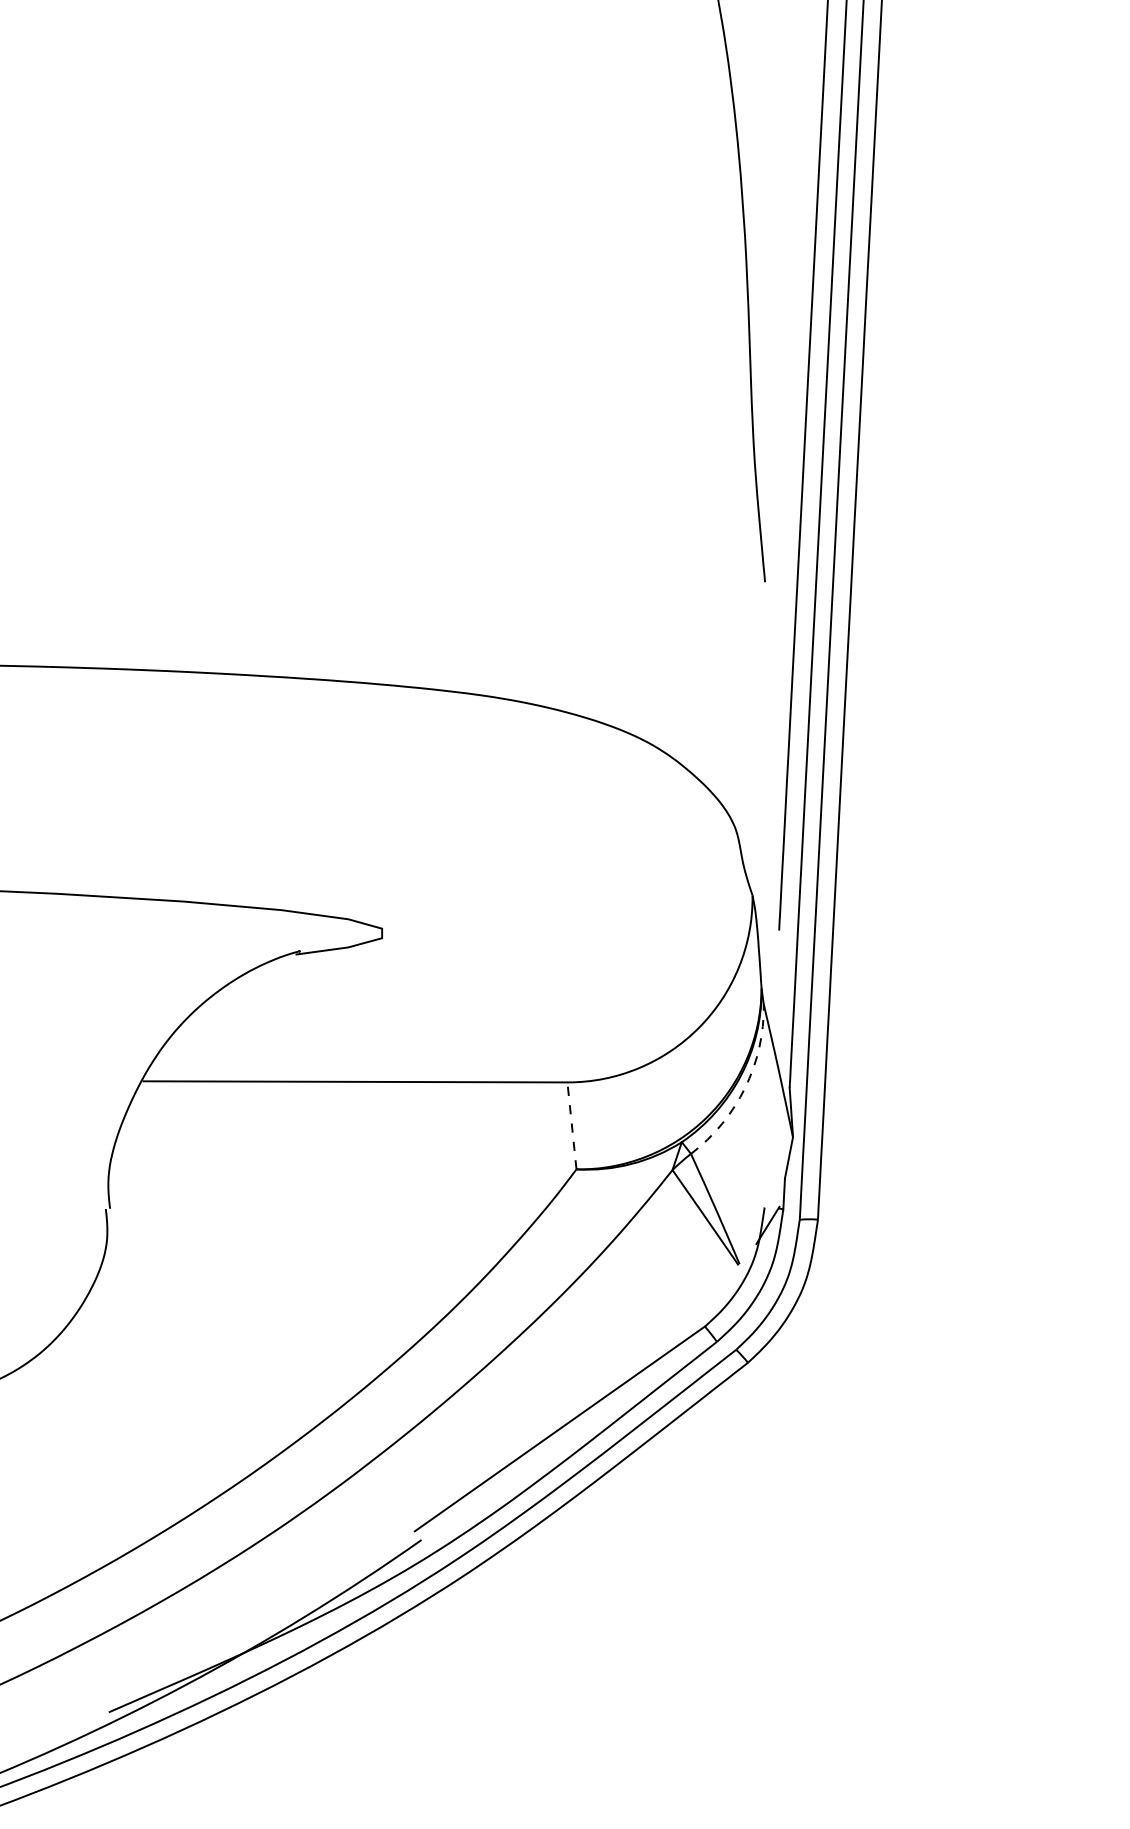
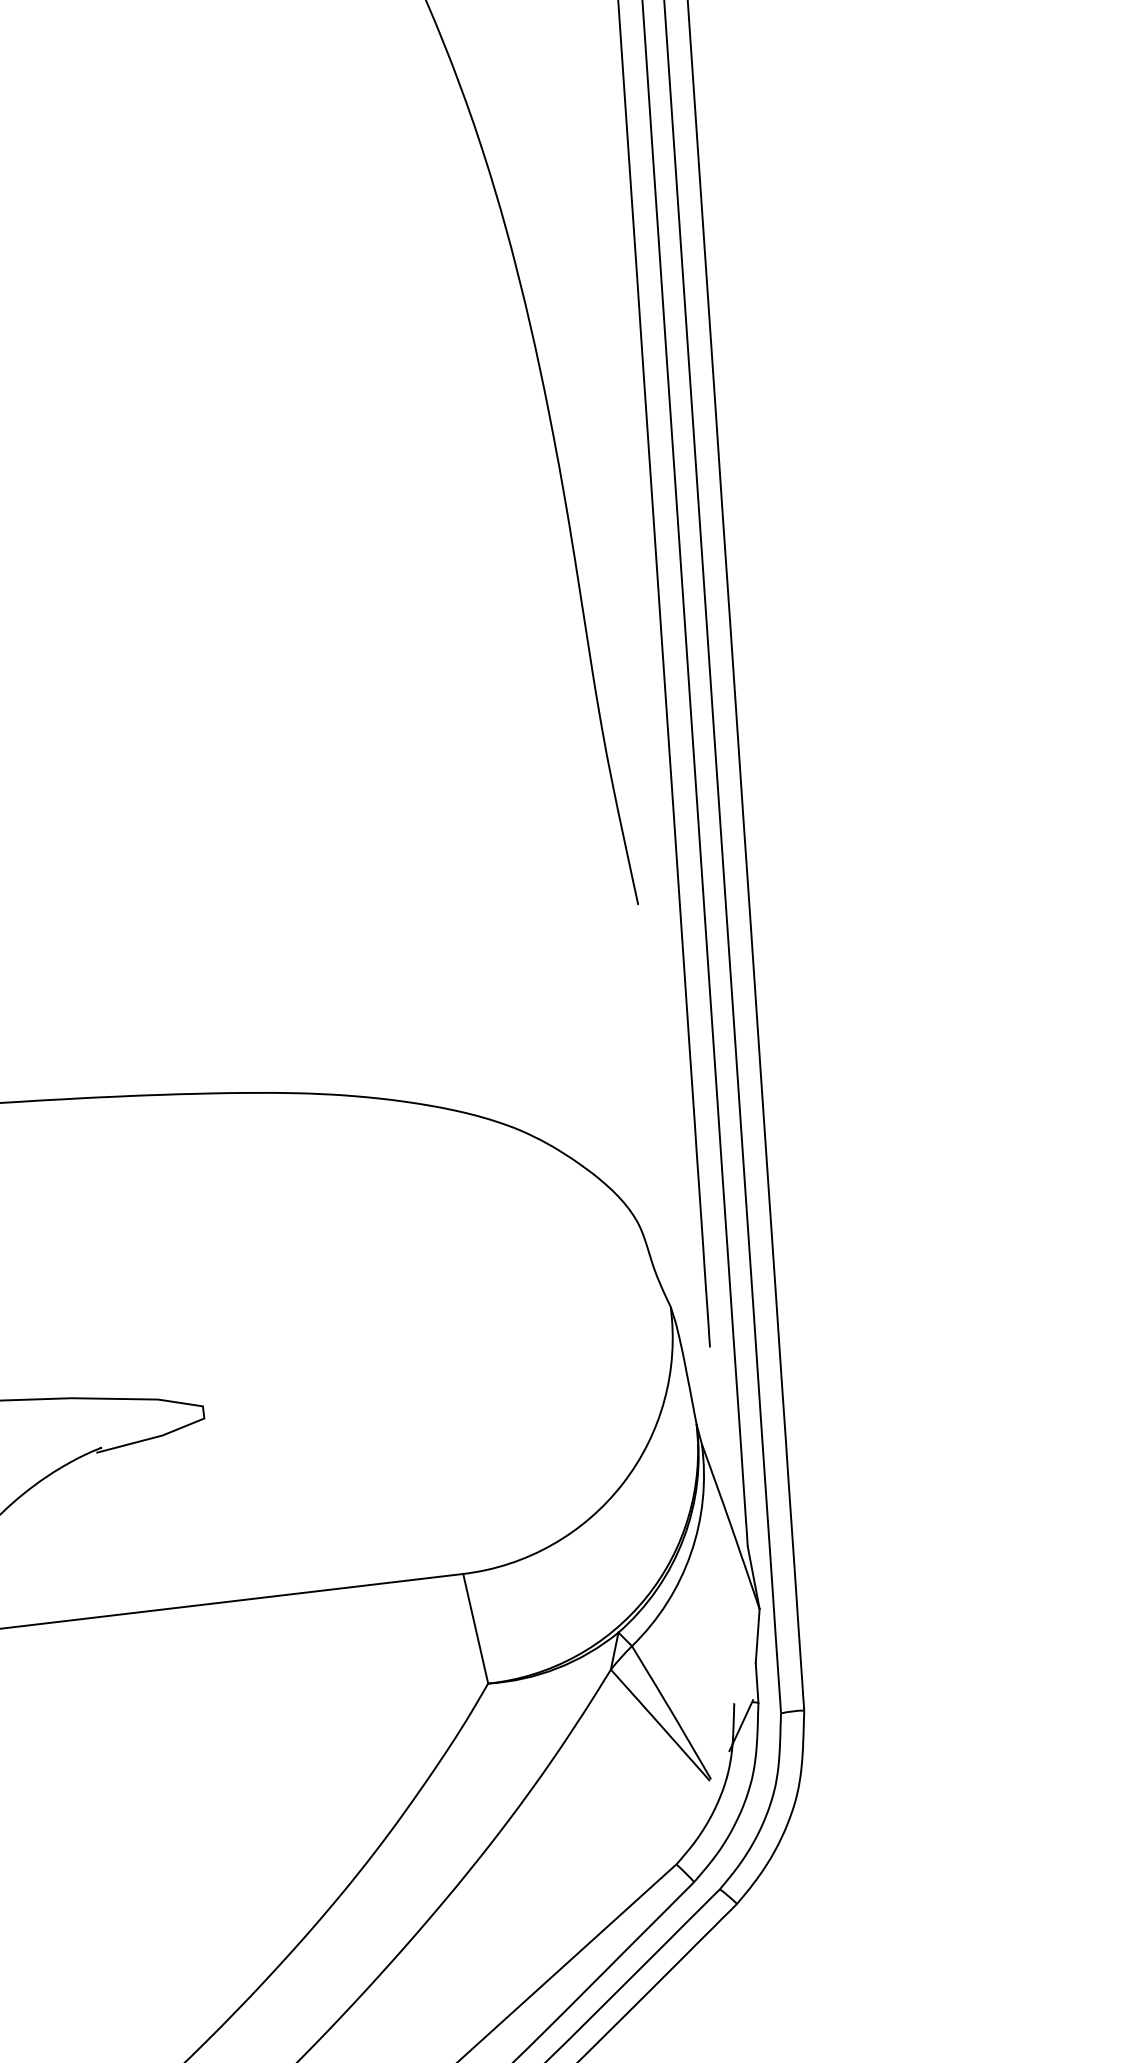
arc: (745, 1087) -> (691, 1552), dashed -> solid
line: (571, 1125) -> (475, 1628), dashed -> solid

